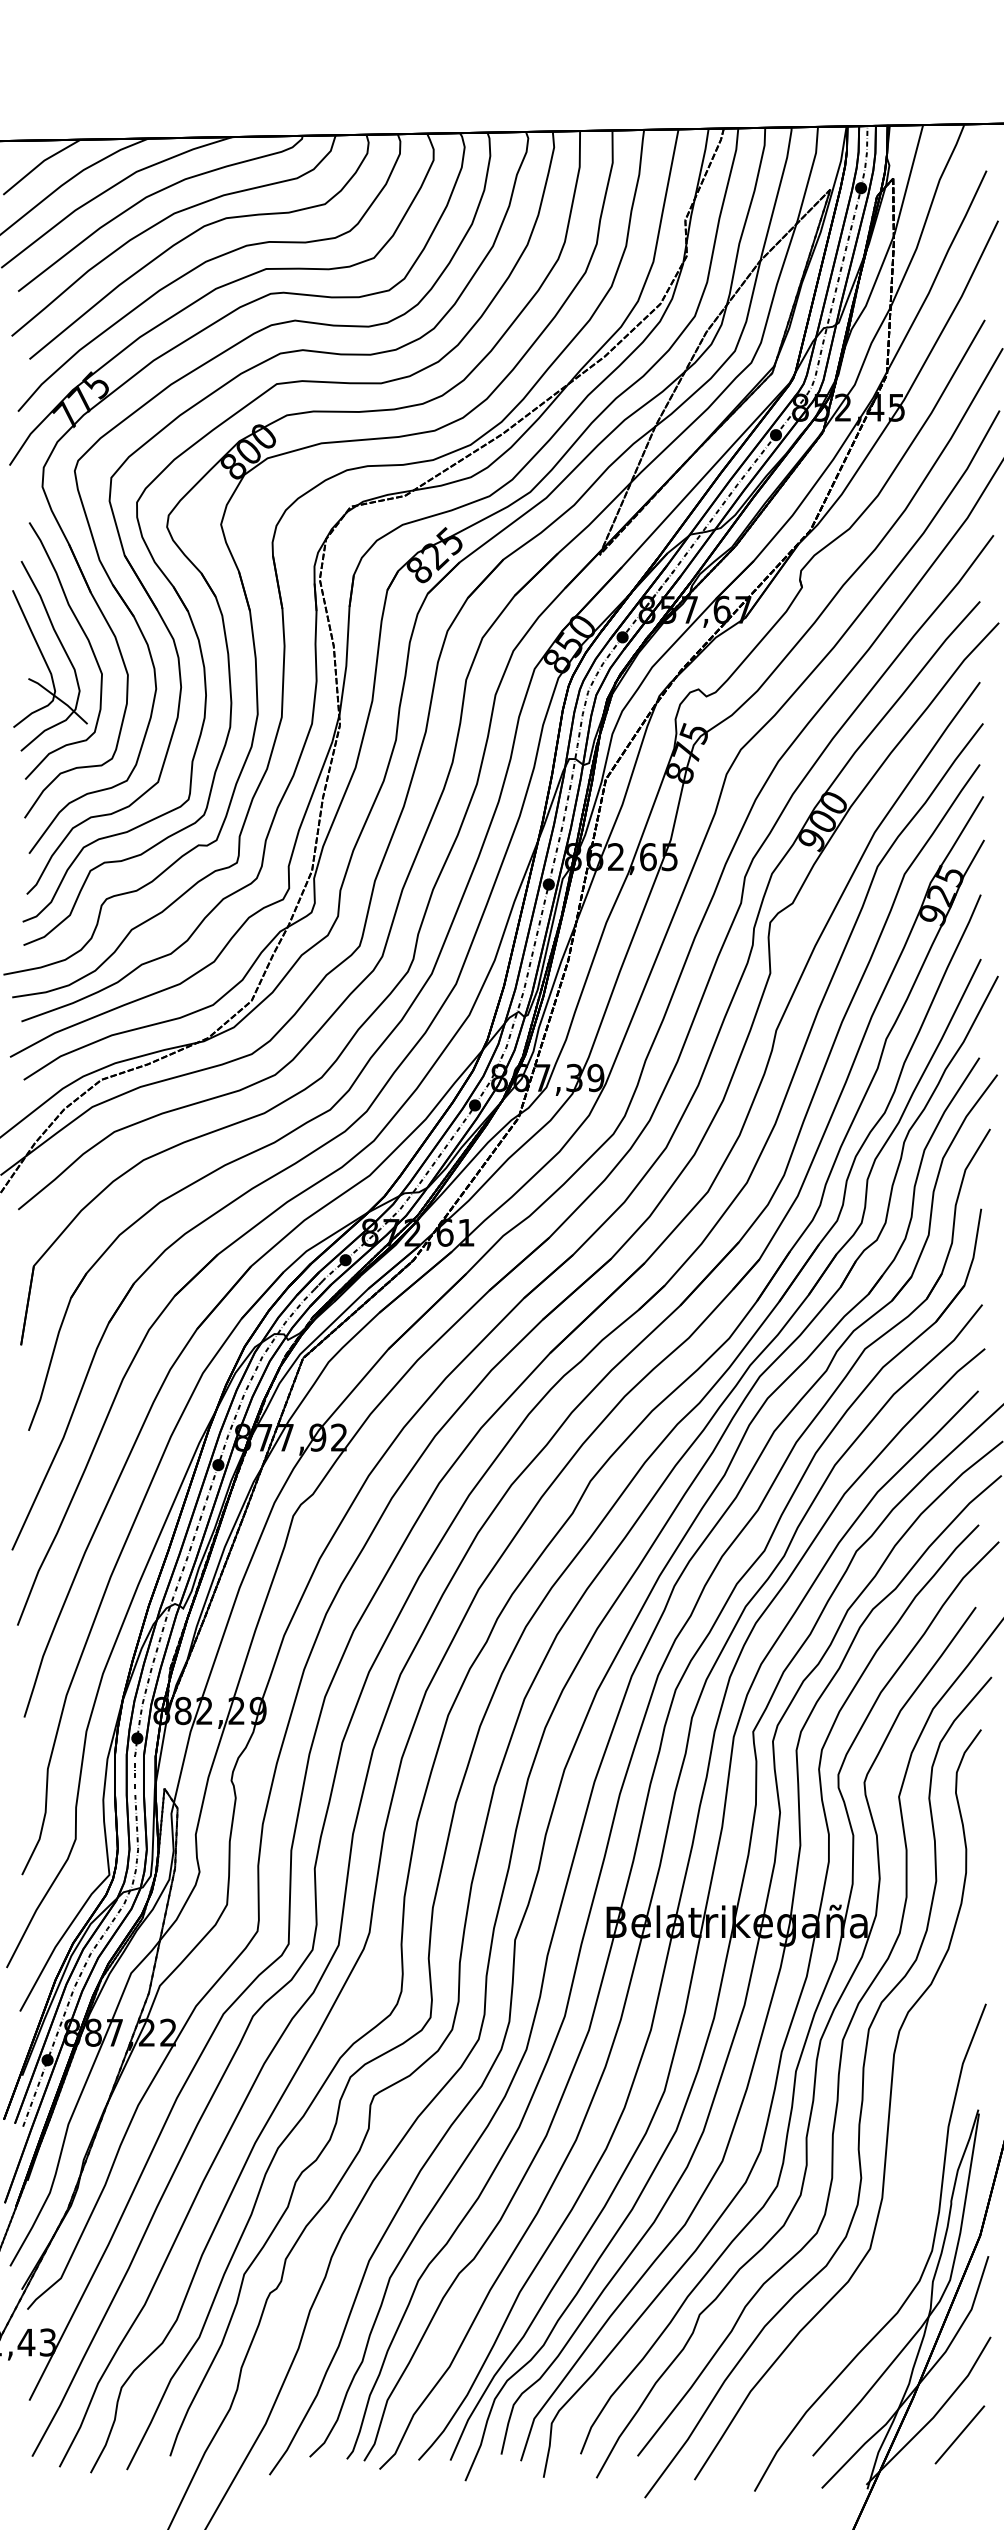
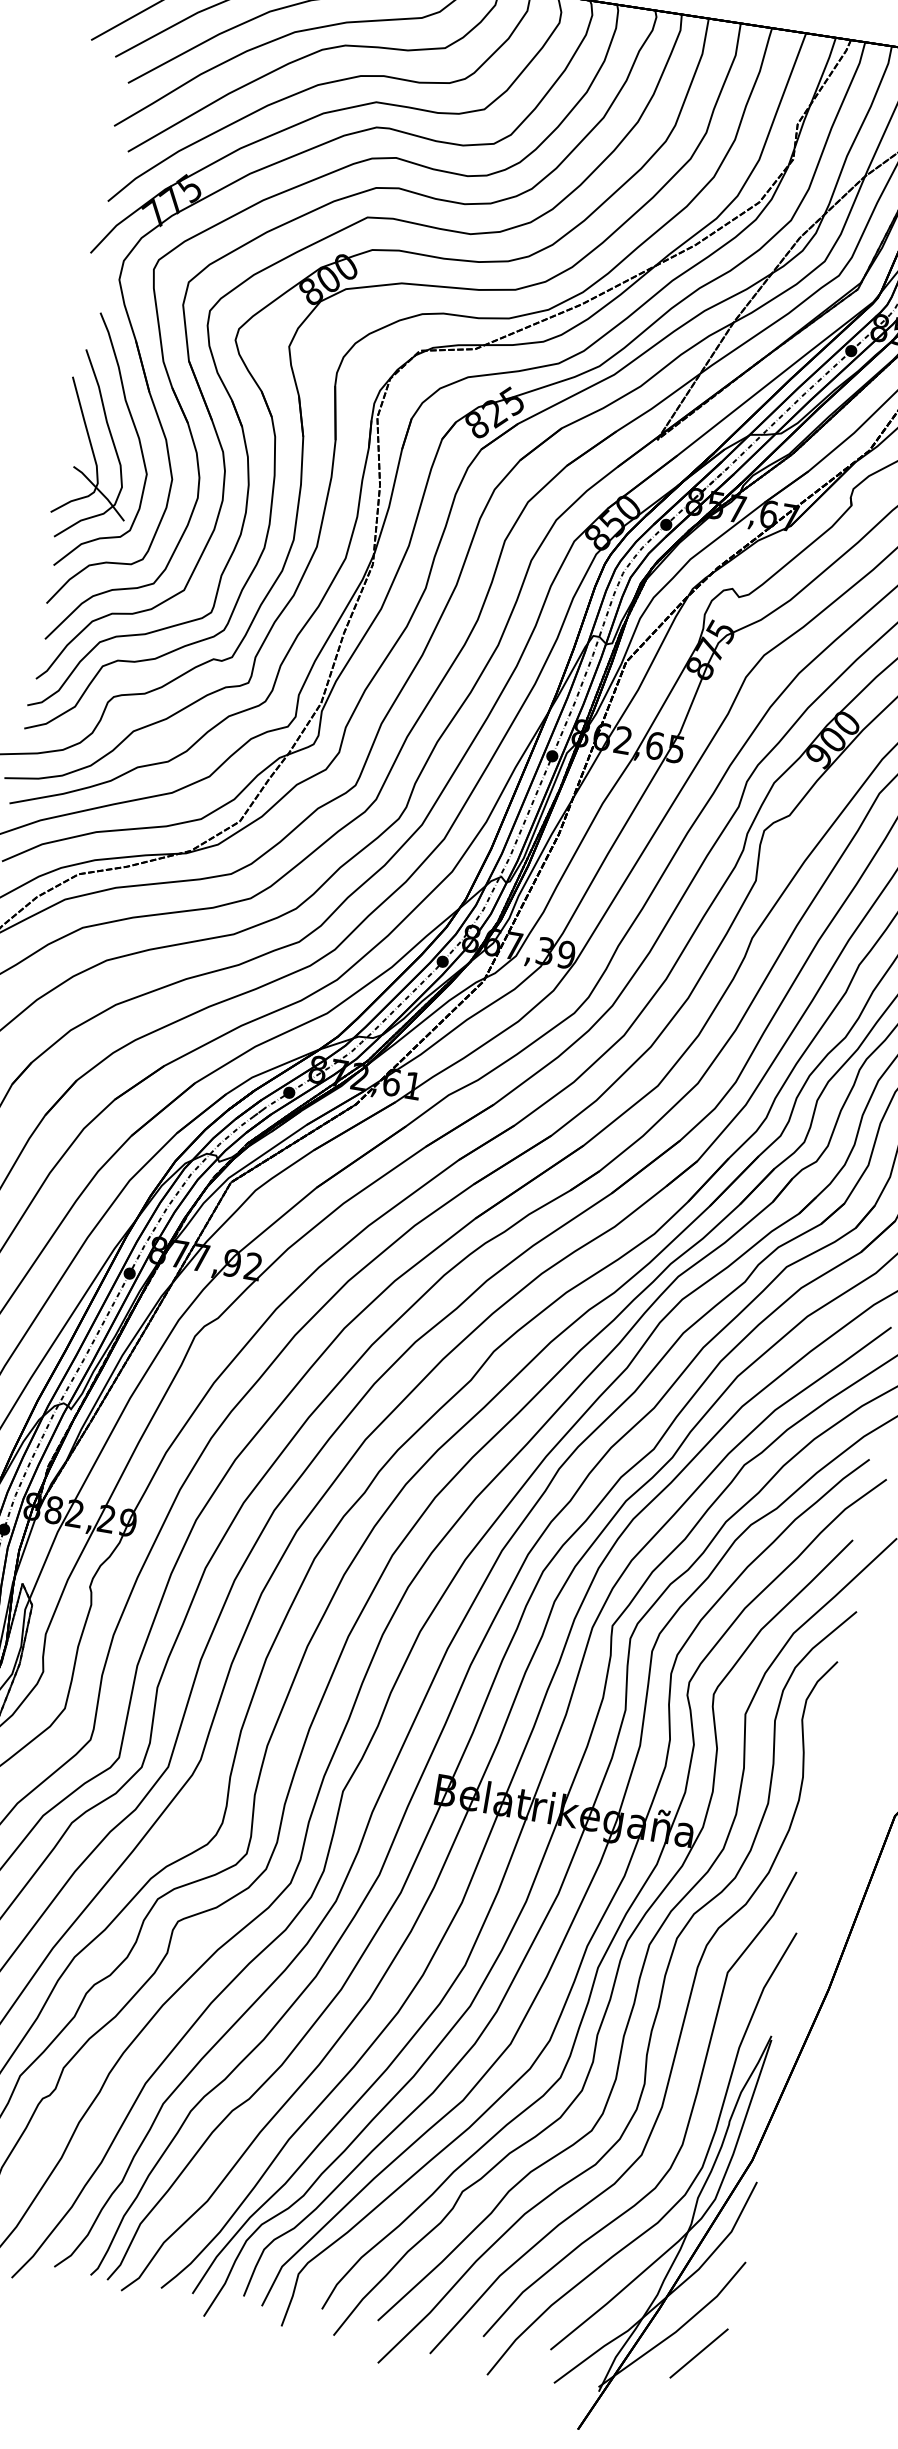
curve: (910, 2203) -> (688, 2117), added

